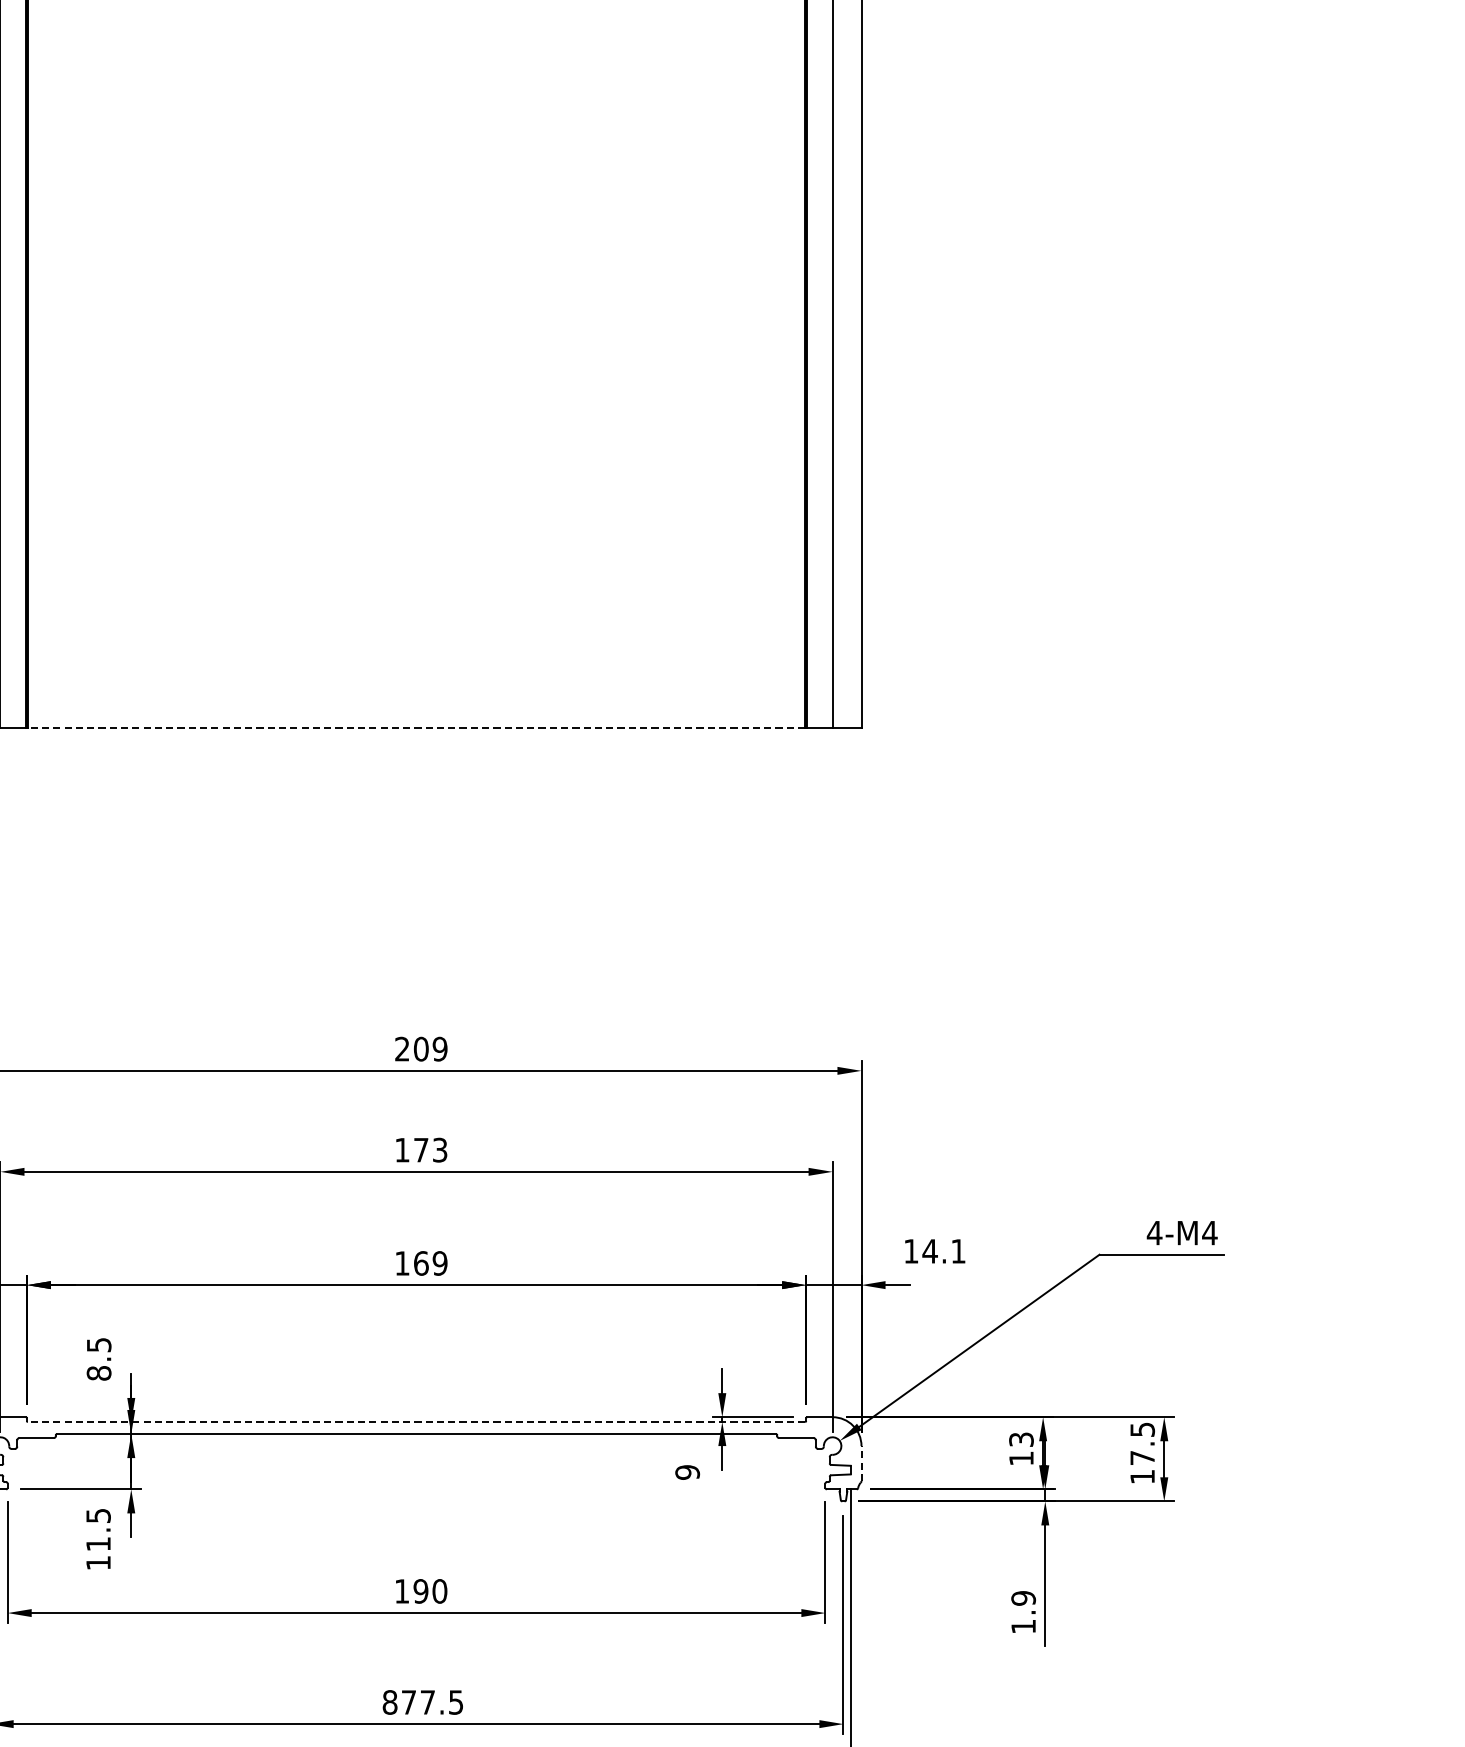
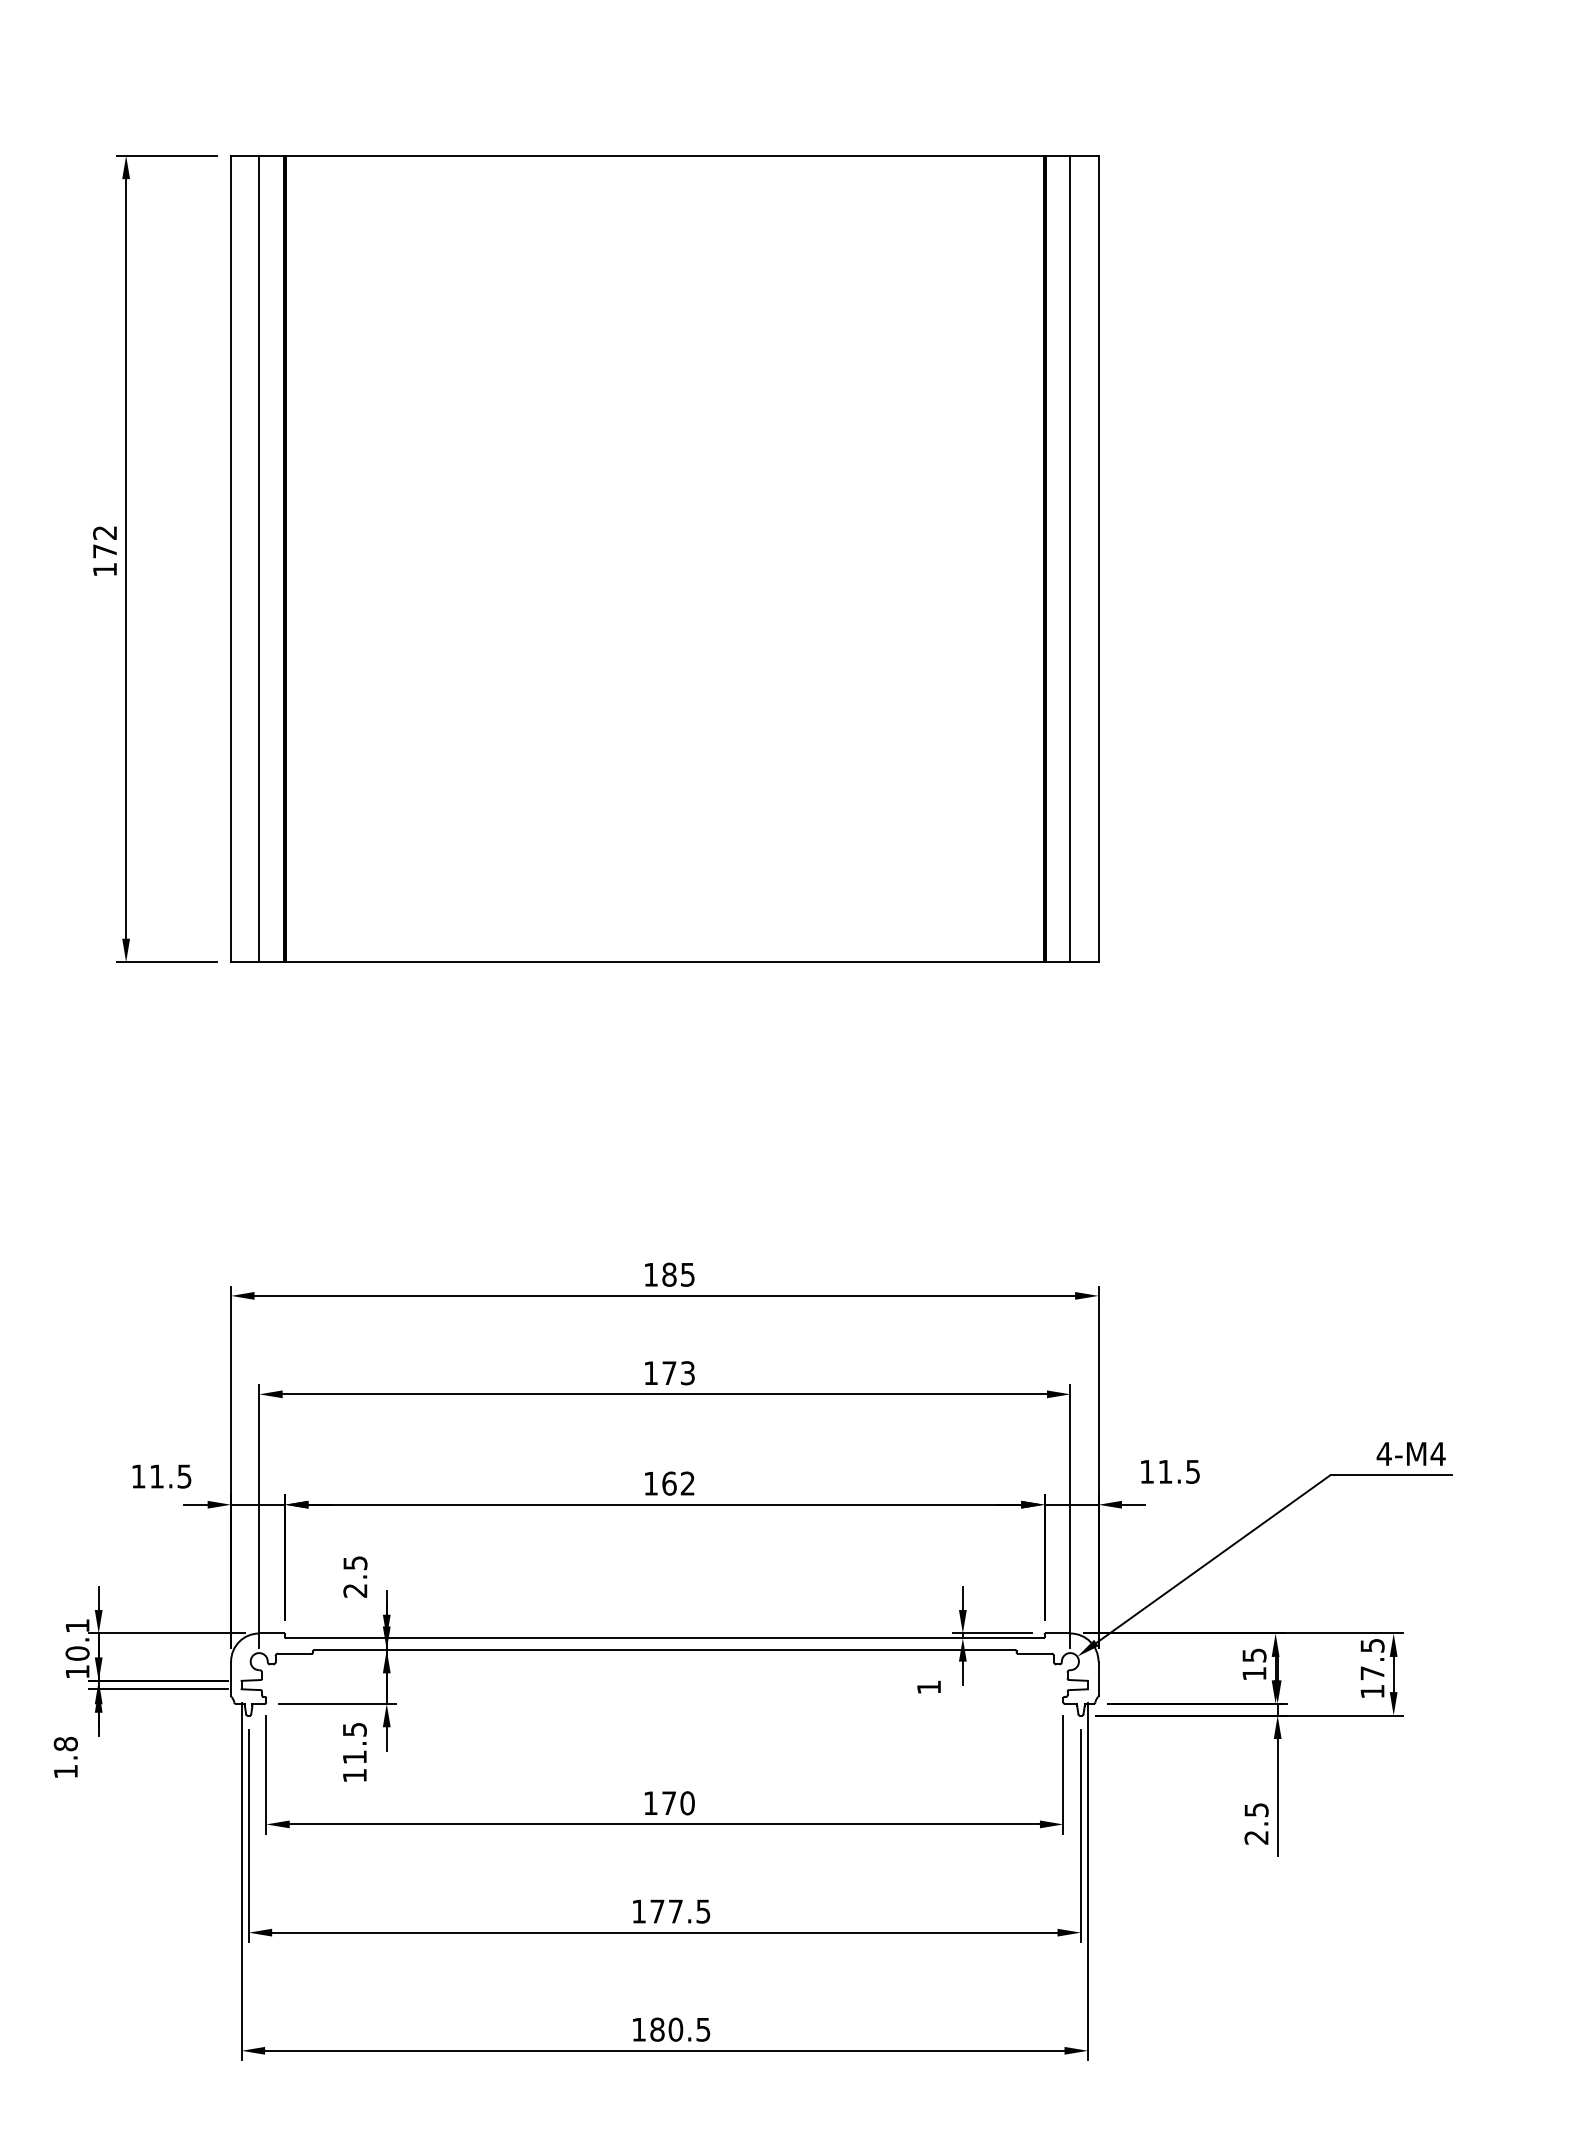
line: (416, 728) -> (664, 962), dashed -> solid
text: (421, 1048) -> (669, 1274), 209 -> 185
text: (943, 1251) -> (1178, 1471), 14.1 -> 11.5
text: (439, 1263) -> (687, 1483), 169 -> 162
text: (99, 1373) -> (355, 1590), 8.5 -> 2.5
line: (416, 1422) -> (664, 1638), dashed -> solid
text: (1020, 1438) -> (1253, 1654), 13 -> 15
line: (861, 1463) -> (1098, 1678), dashed -> solid
text: (688, 1472) -> (929, 1687), 9 -> 1
text: (421, 1591) -> (669, 1803), 190 -> 170
text: (1023, 1612) -> (1256, 1823), 1.9 -> 2.5
text: (390, 1702) -> (639, 1911), 877.5 -> 177.5

